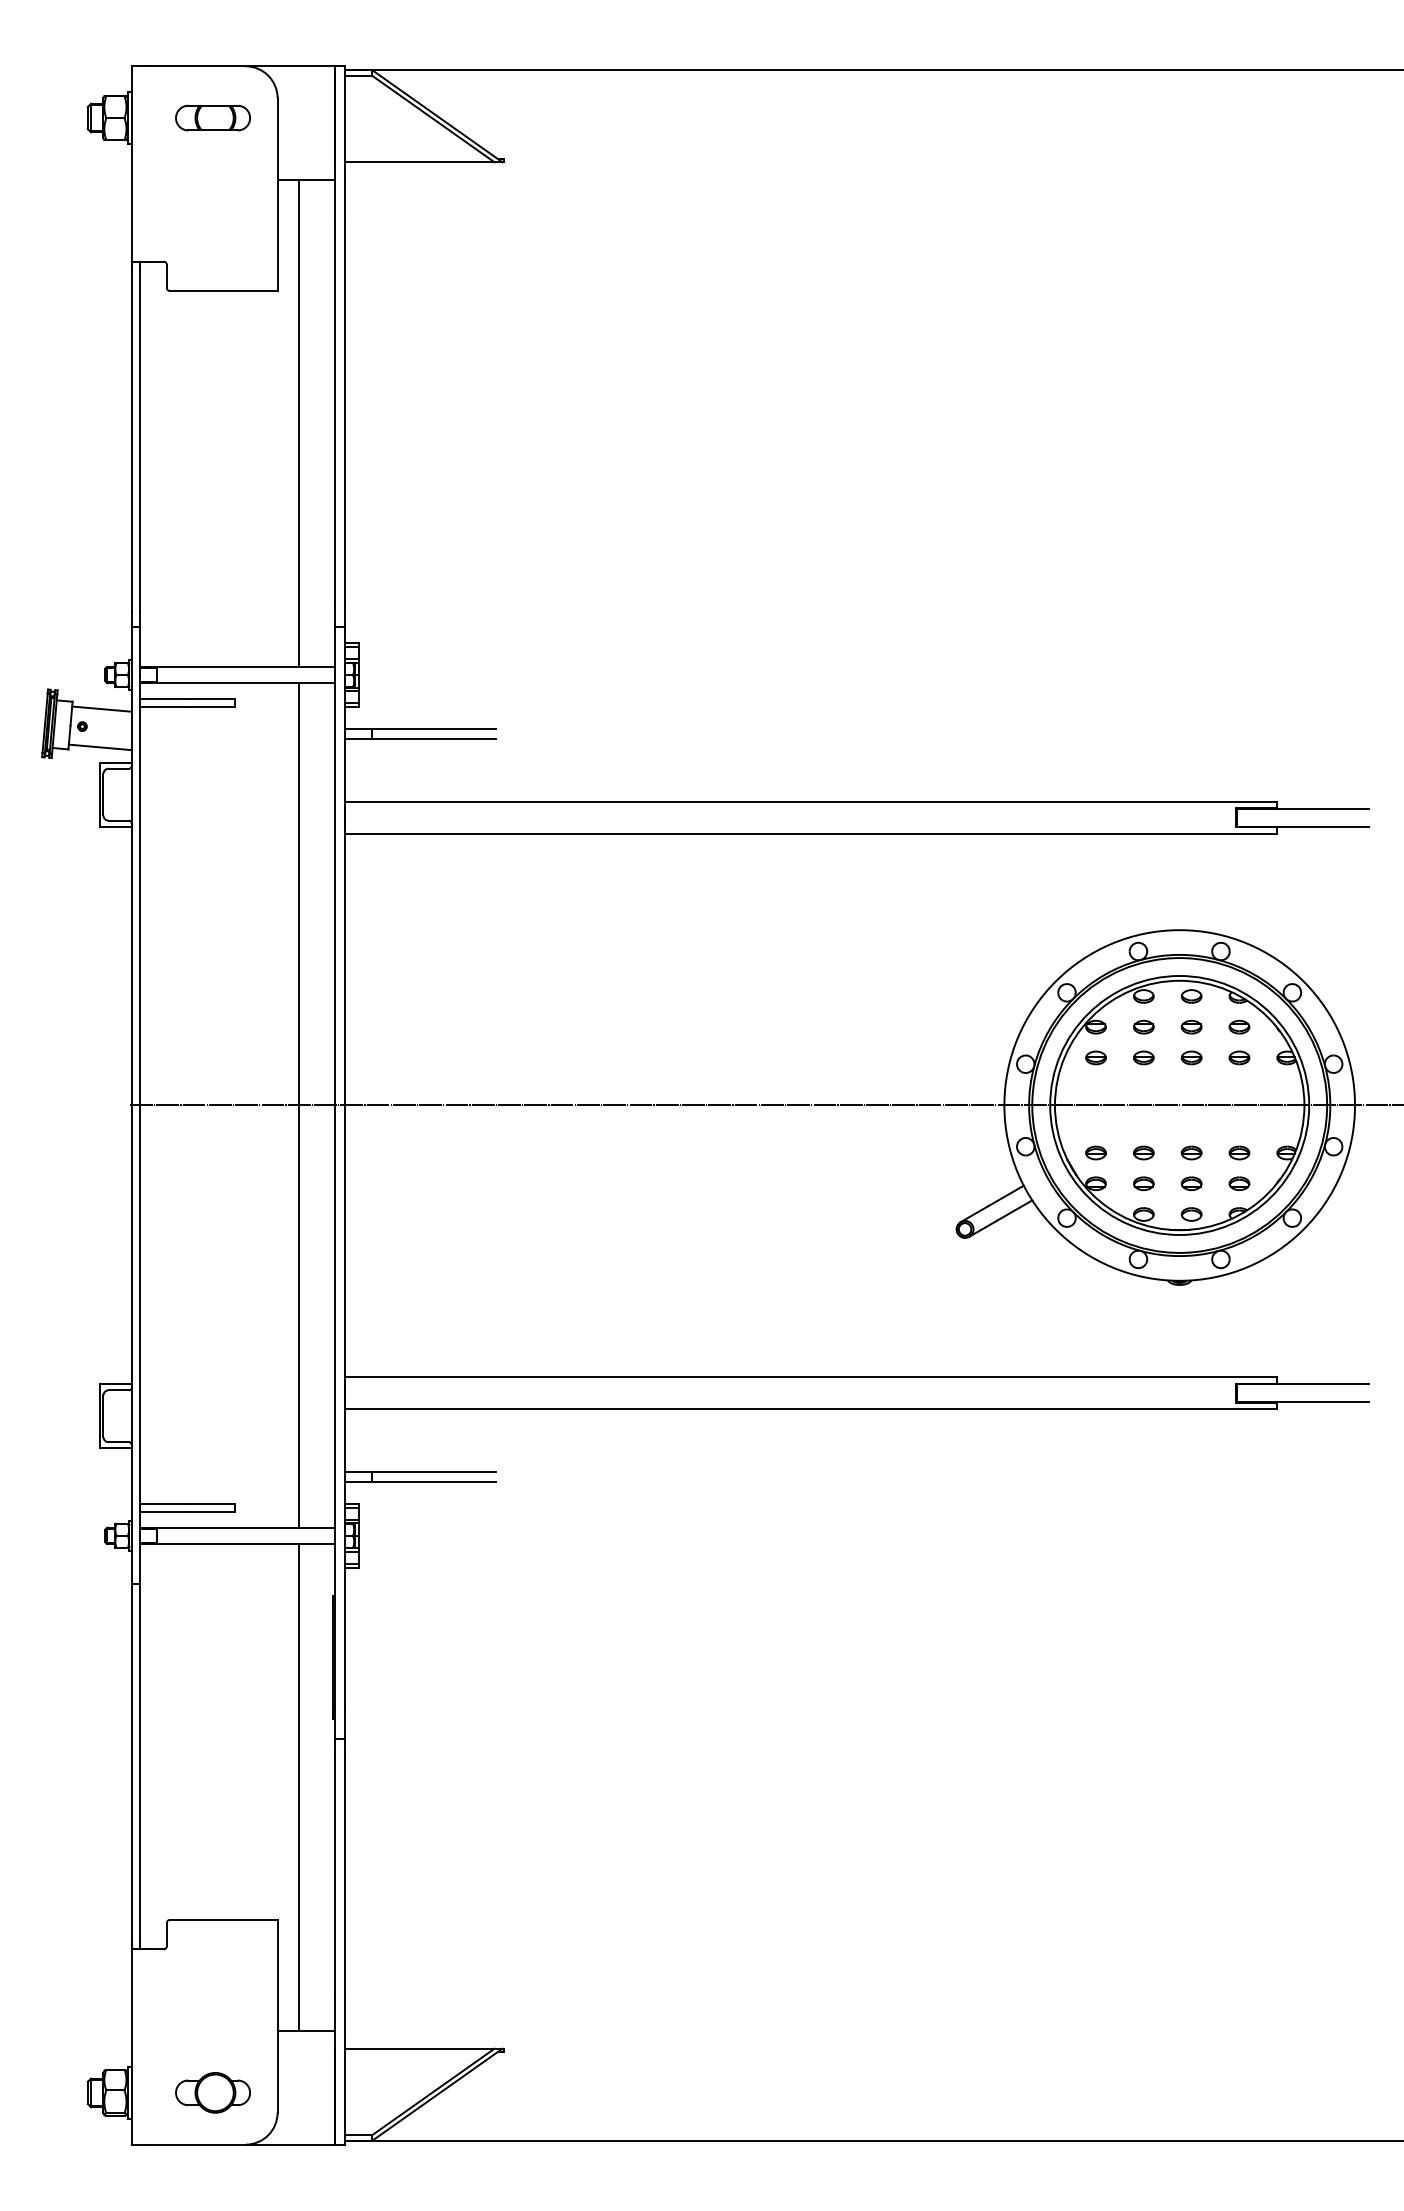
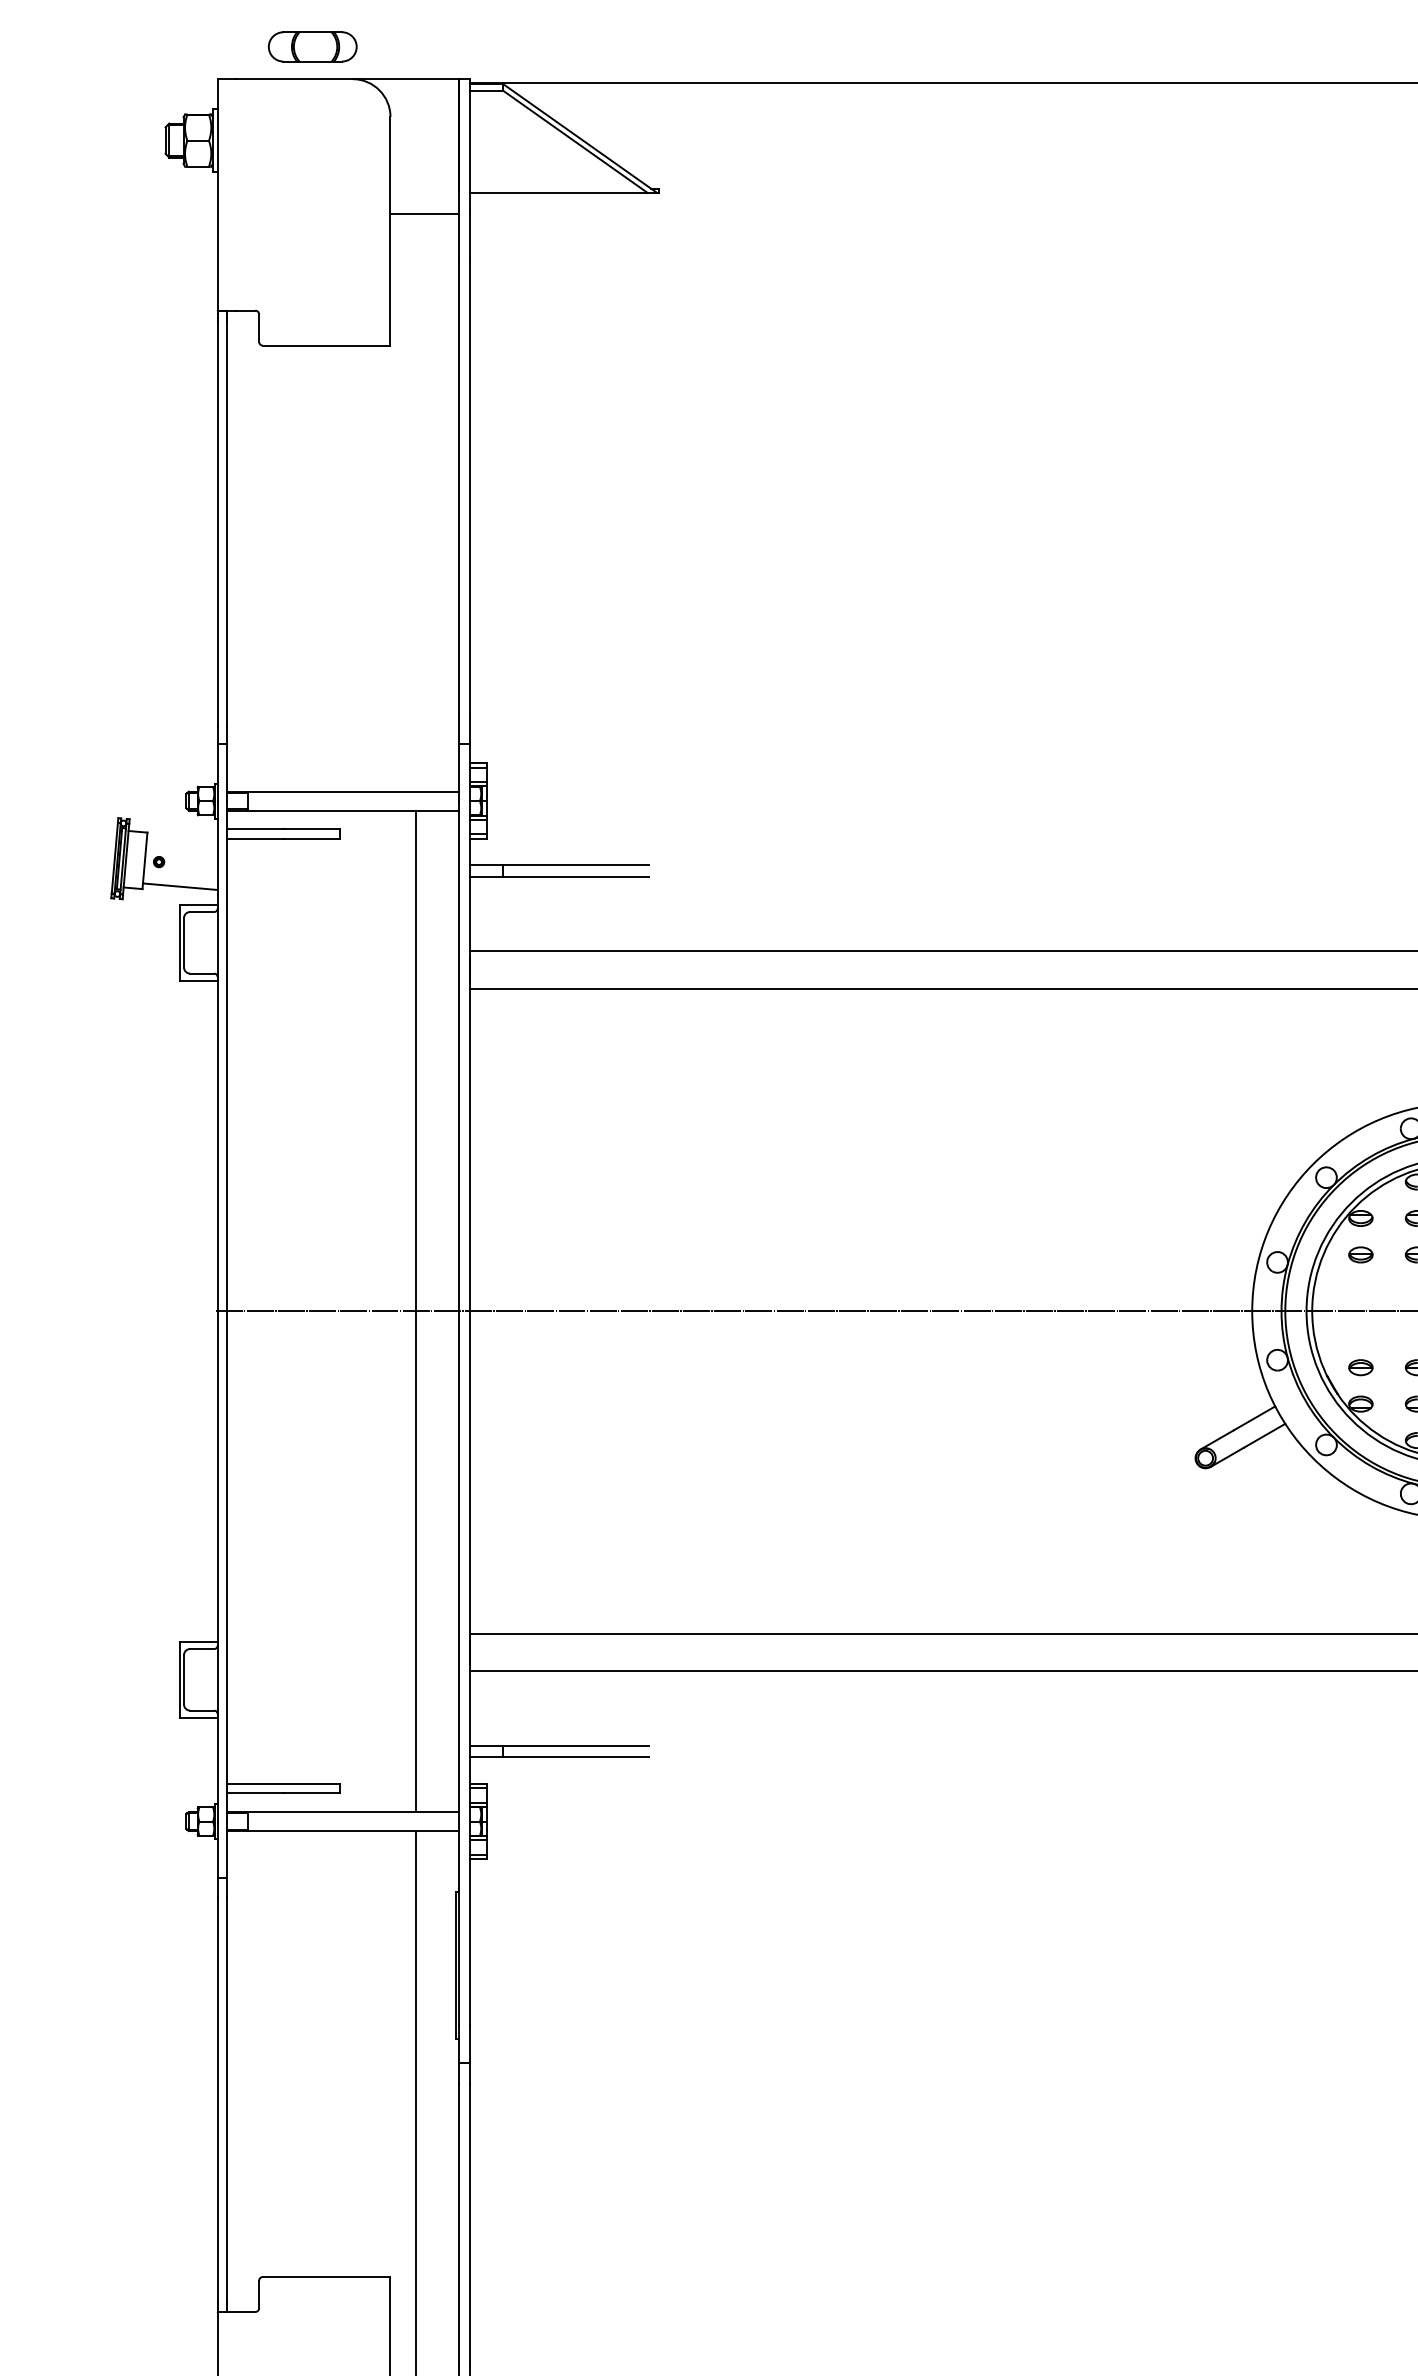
part: (212, 117) -> (312, 46), moved
line: (299, 423) -> (416, 502), removed
line: (101, 708) -> (181, 840), removed

